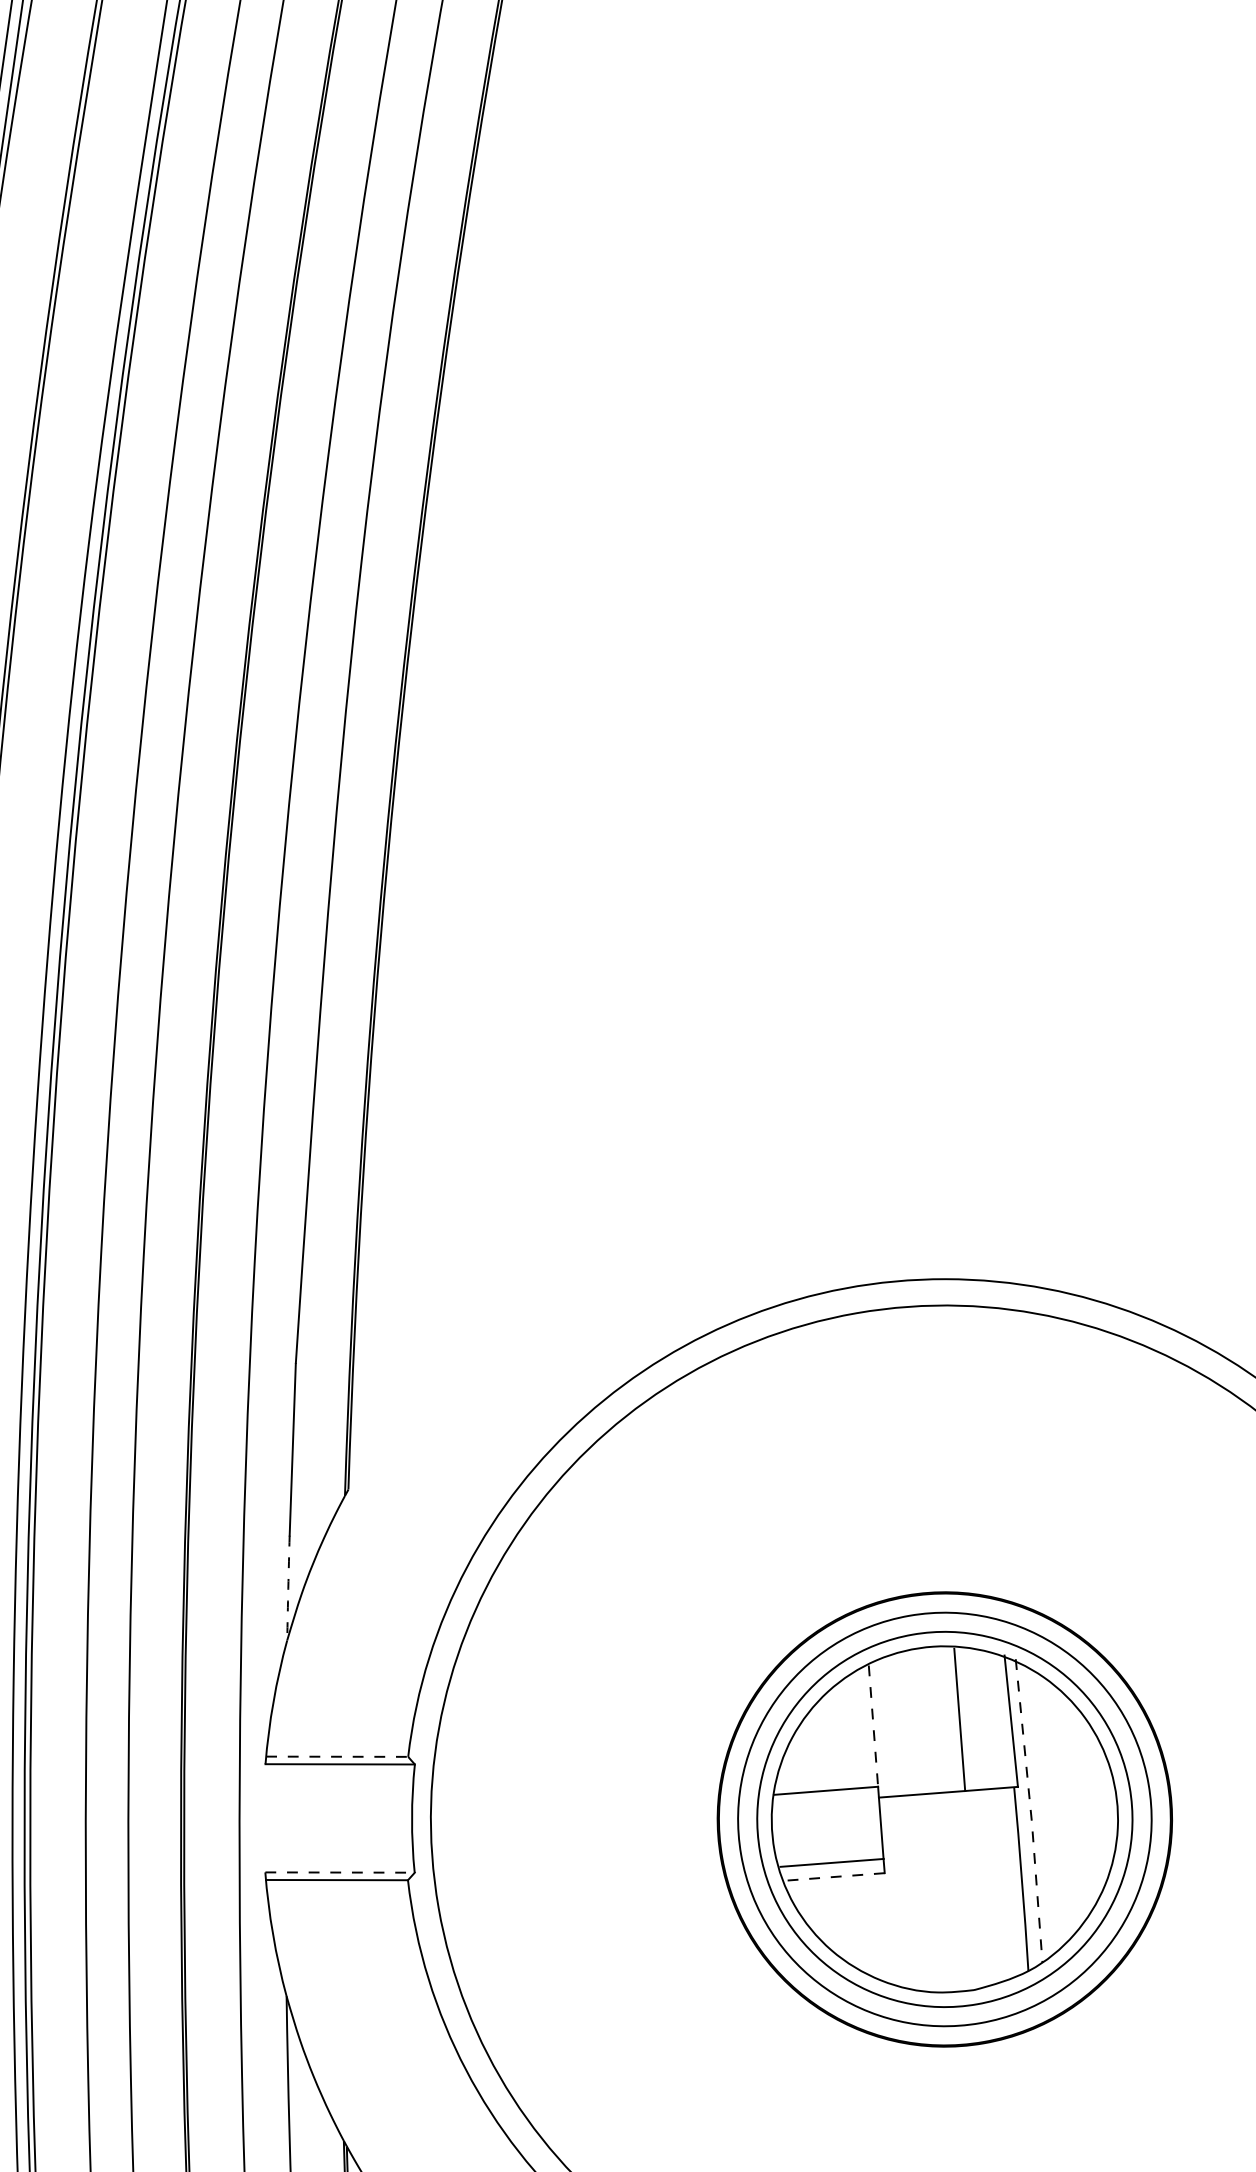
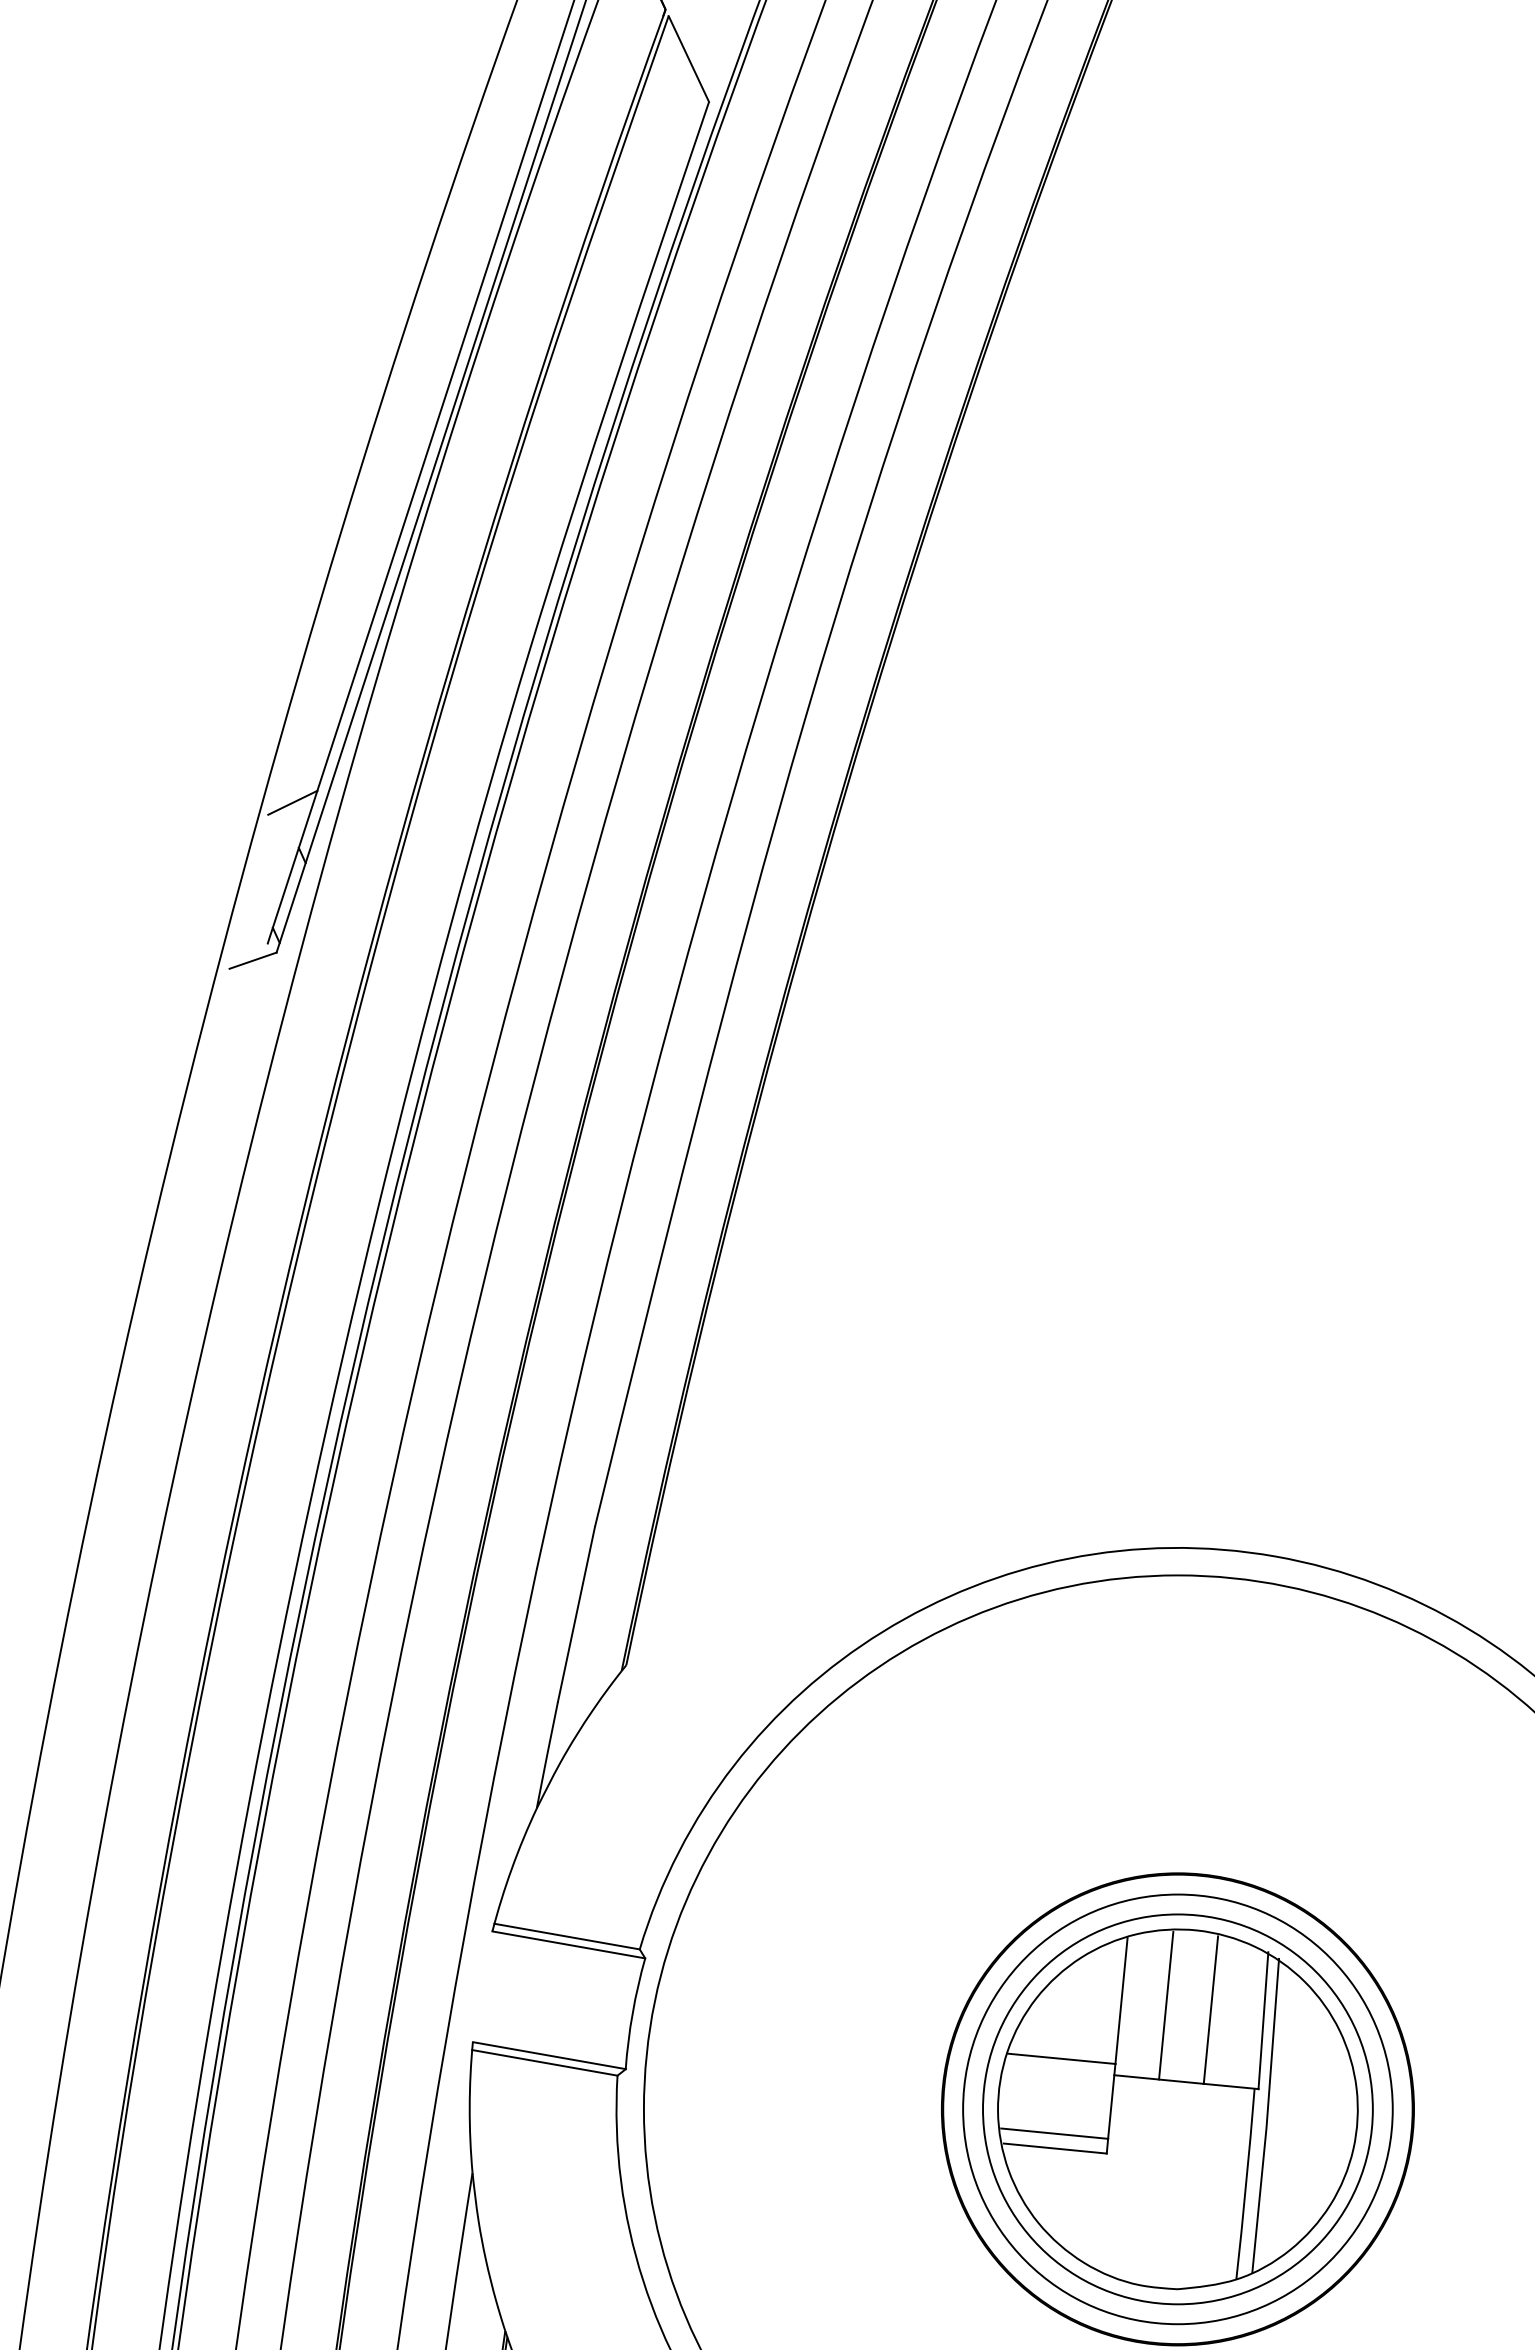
arc: (288, 1588) -> (547, 1755), dashed -> solid
line: (916, 1722) -> (1166, 2005), added
line: (873, 1726) -> (1121, 2001), dashed -> solid
line: (337, 1756) -> (567, 1936), dashed -> solid
line: (1030, 1811) -> (1267, 2116), dashed -> solid
line: (340, 1872) -> (549, 2055), dashed -> solid
line: (835, 1876) -> (1055, 2148), dashed -> solid

